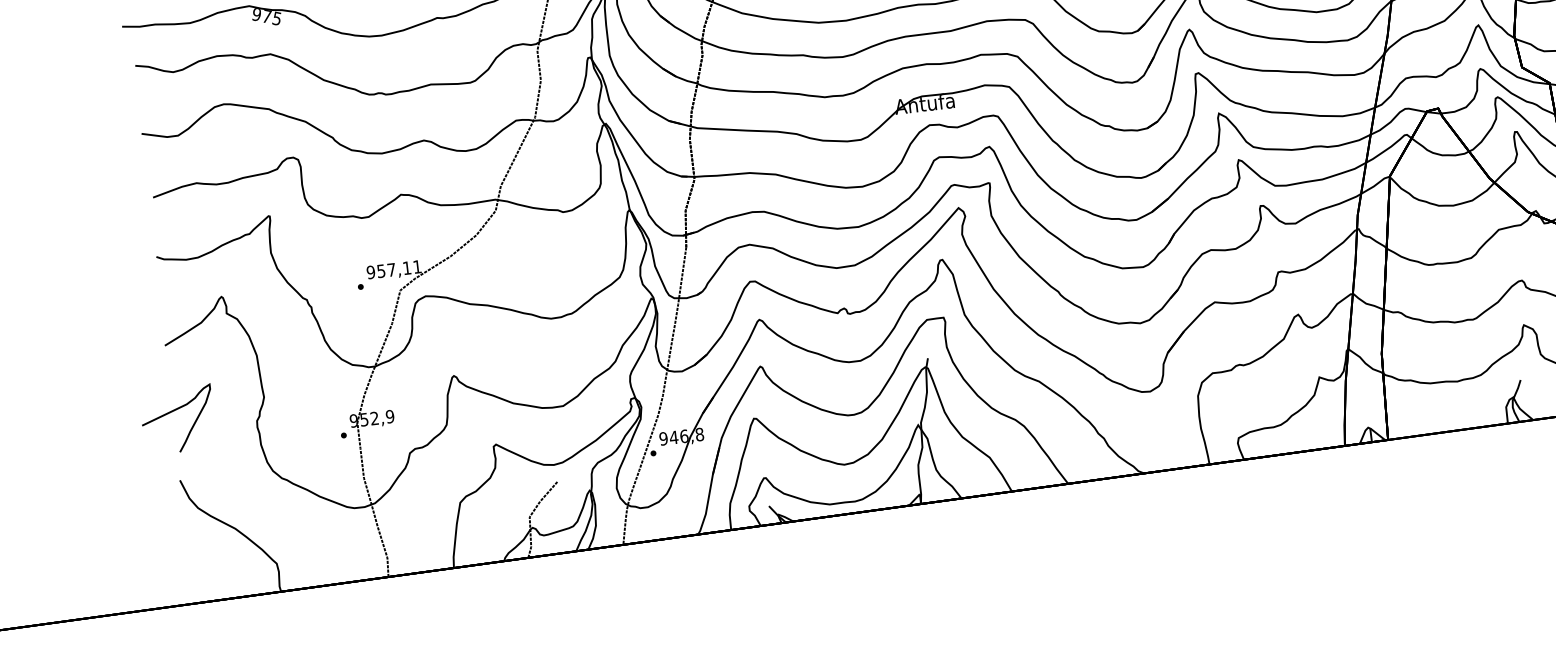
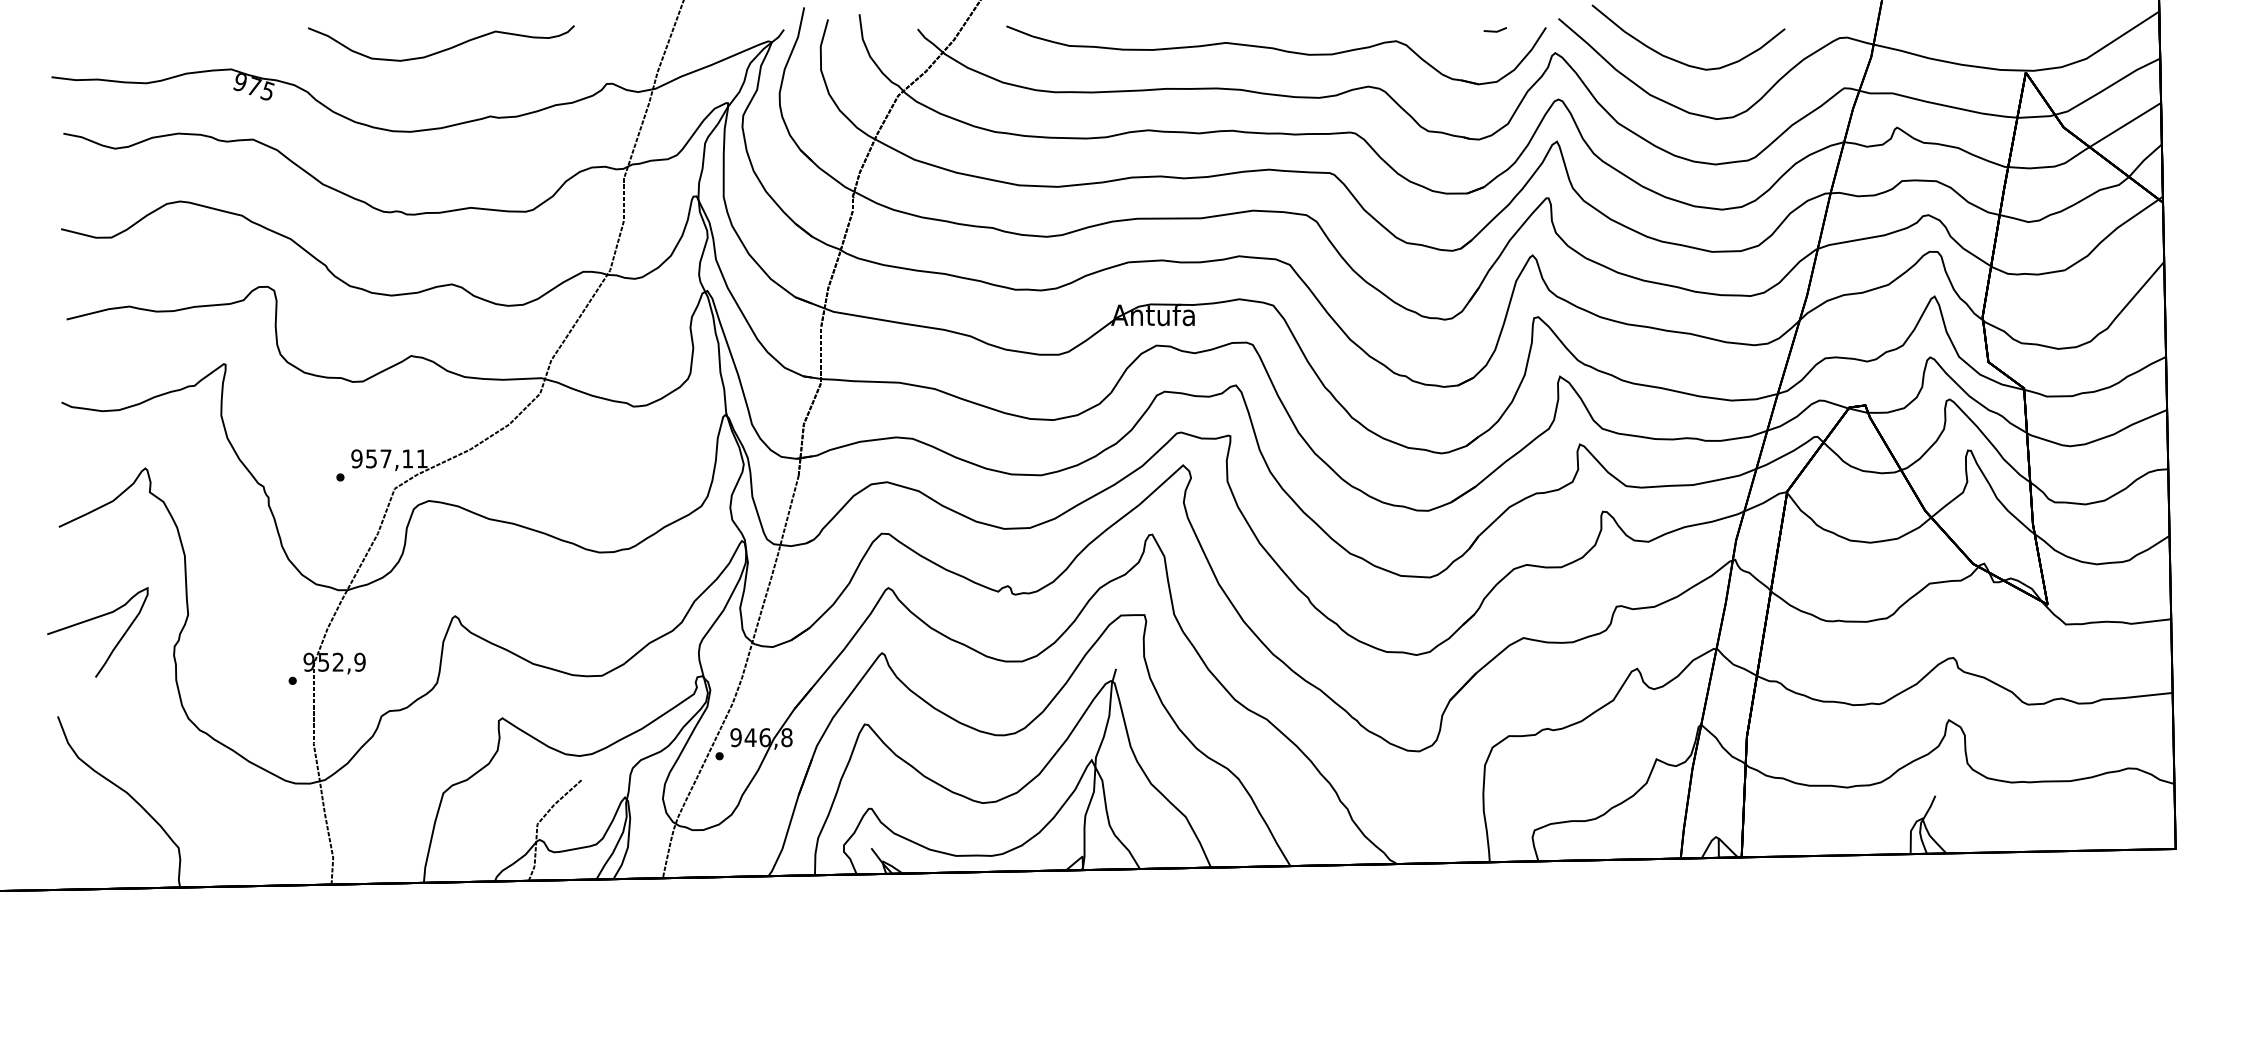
curve: (174, 411) -> (94, 619), moved

